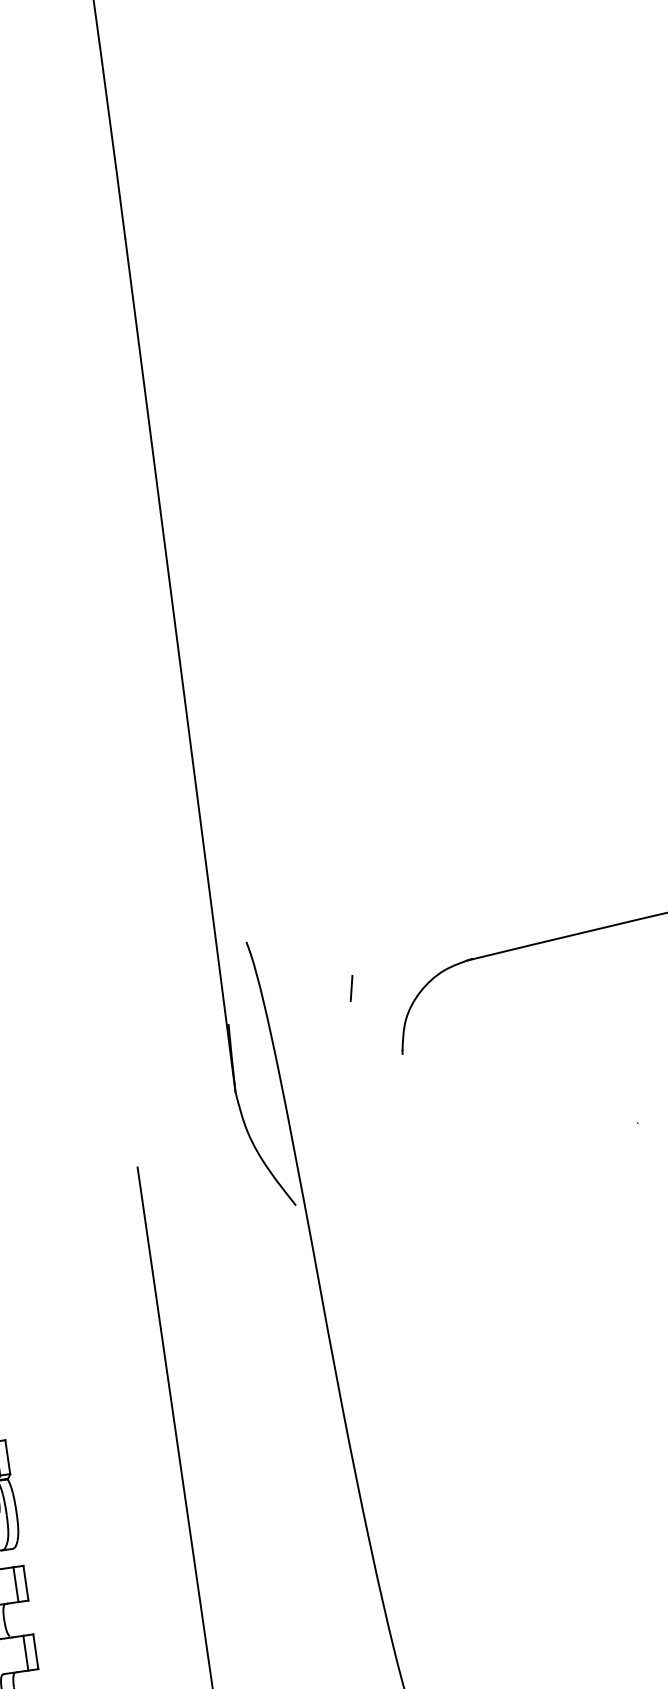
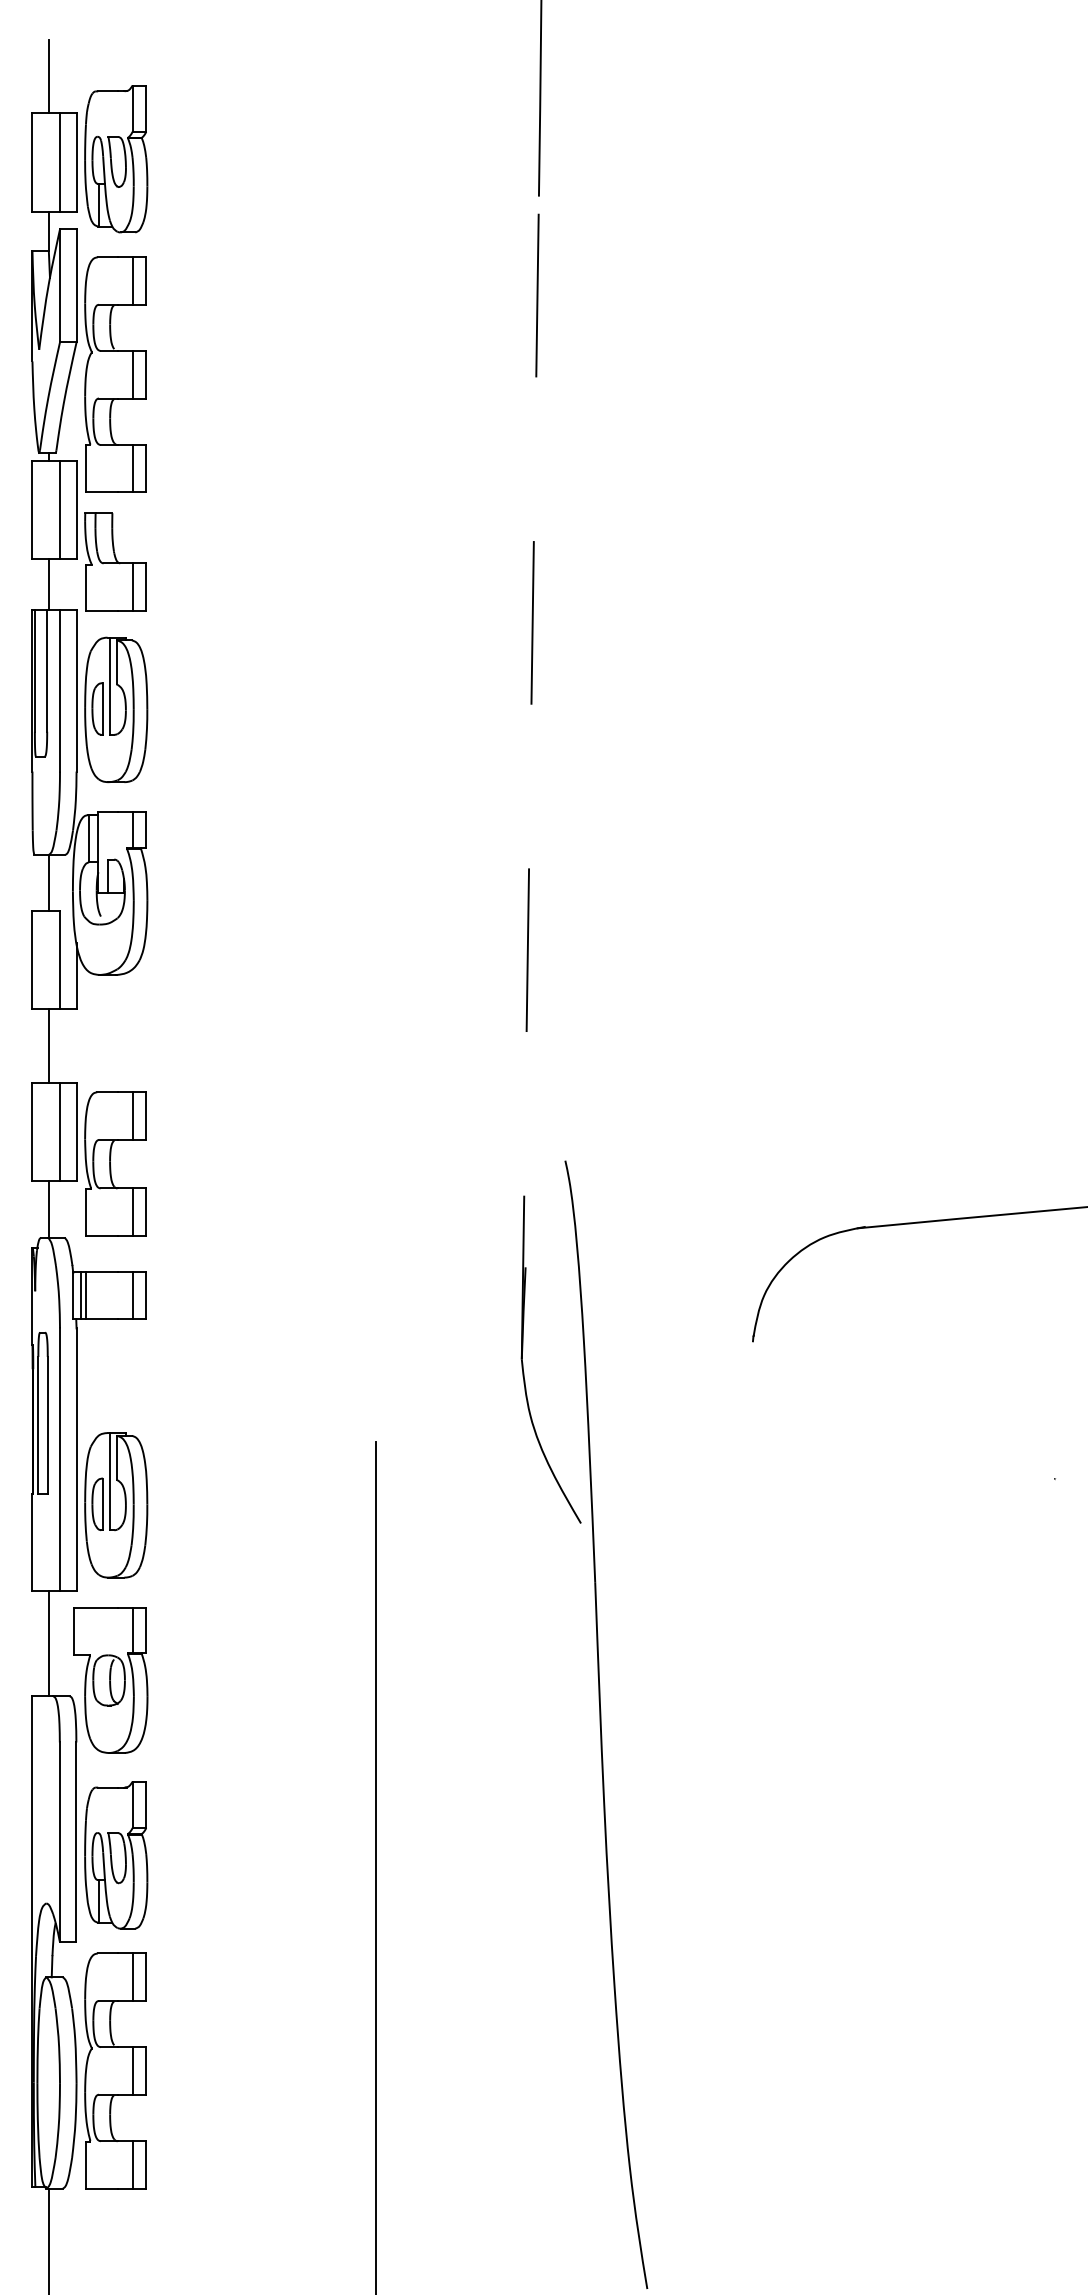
line: (180, 665) -> (530, 777), solid -> dashed
line: (351, 988) -> (696, 1243), removed

